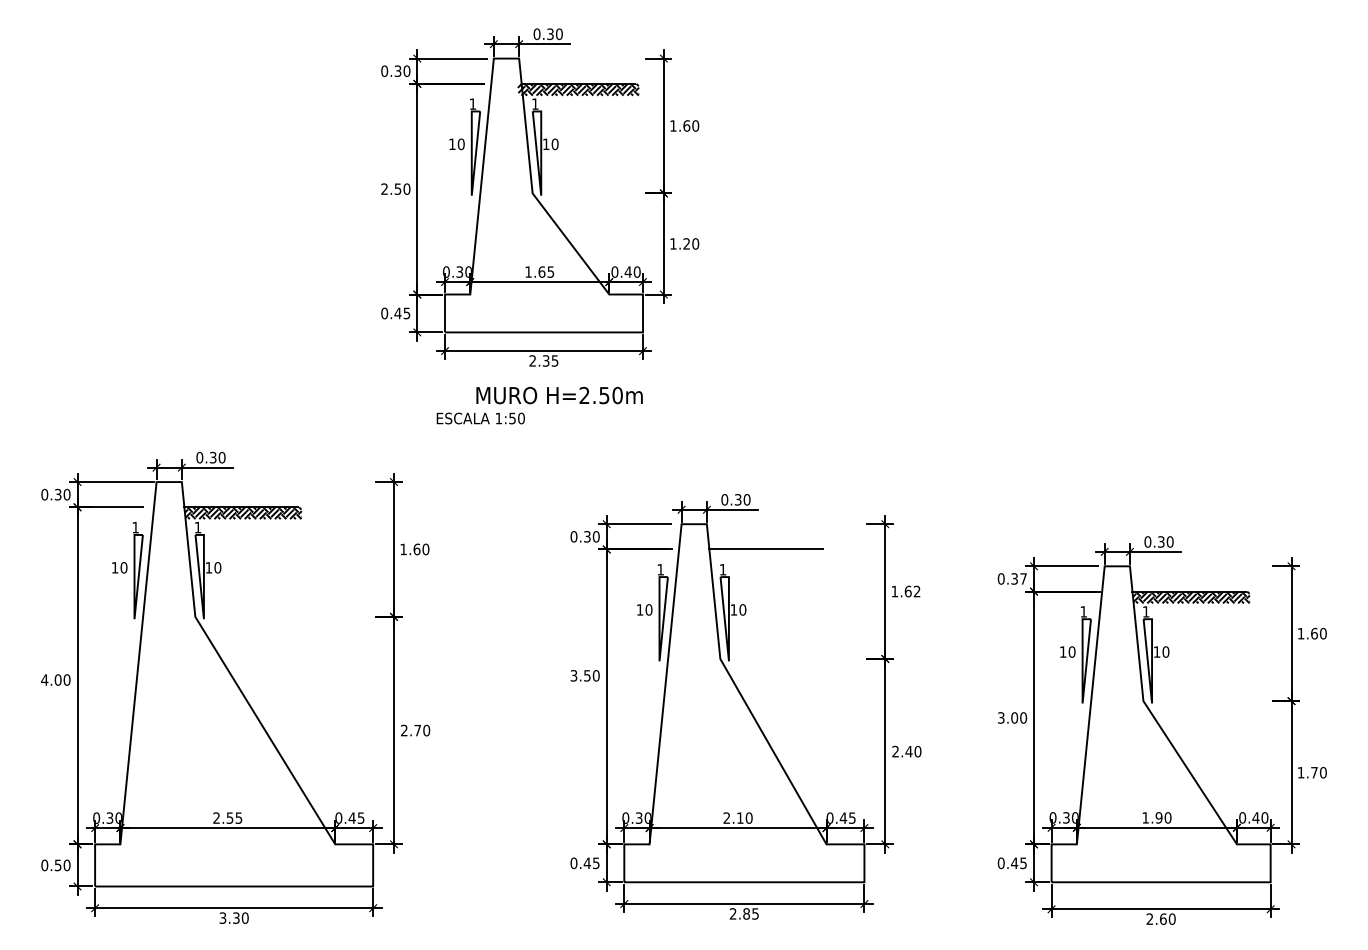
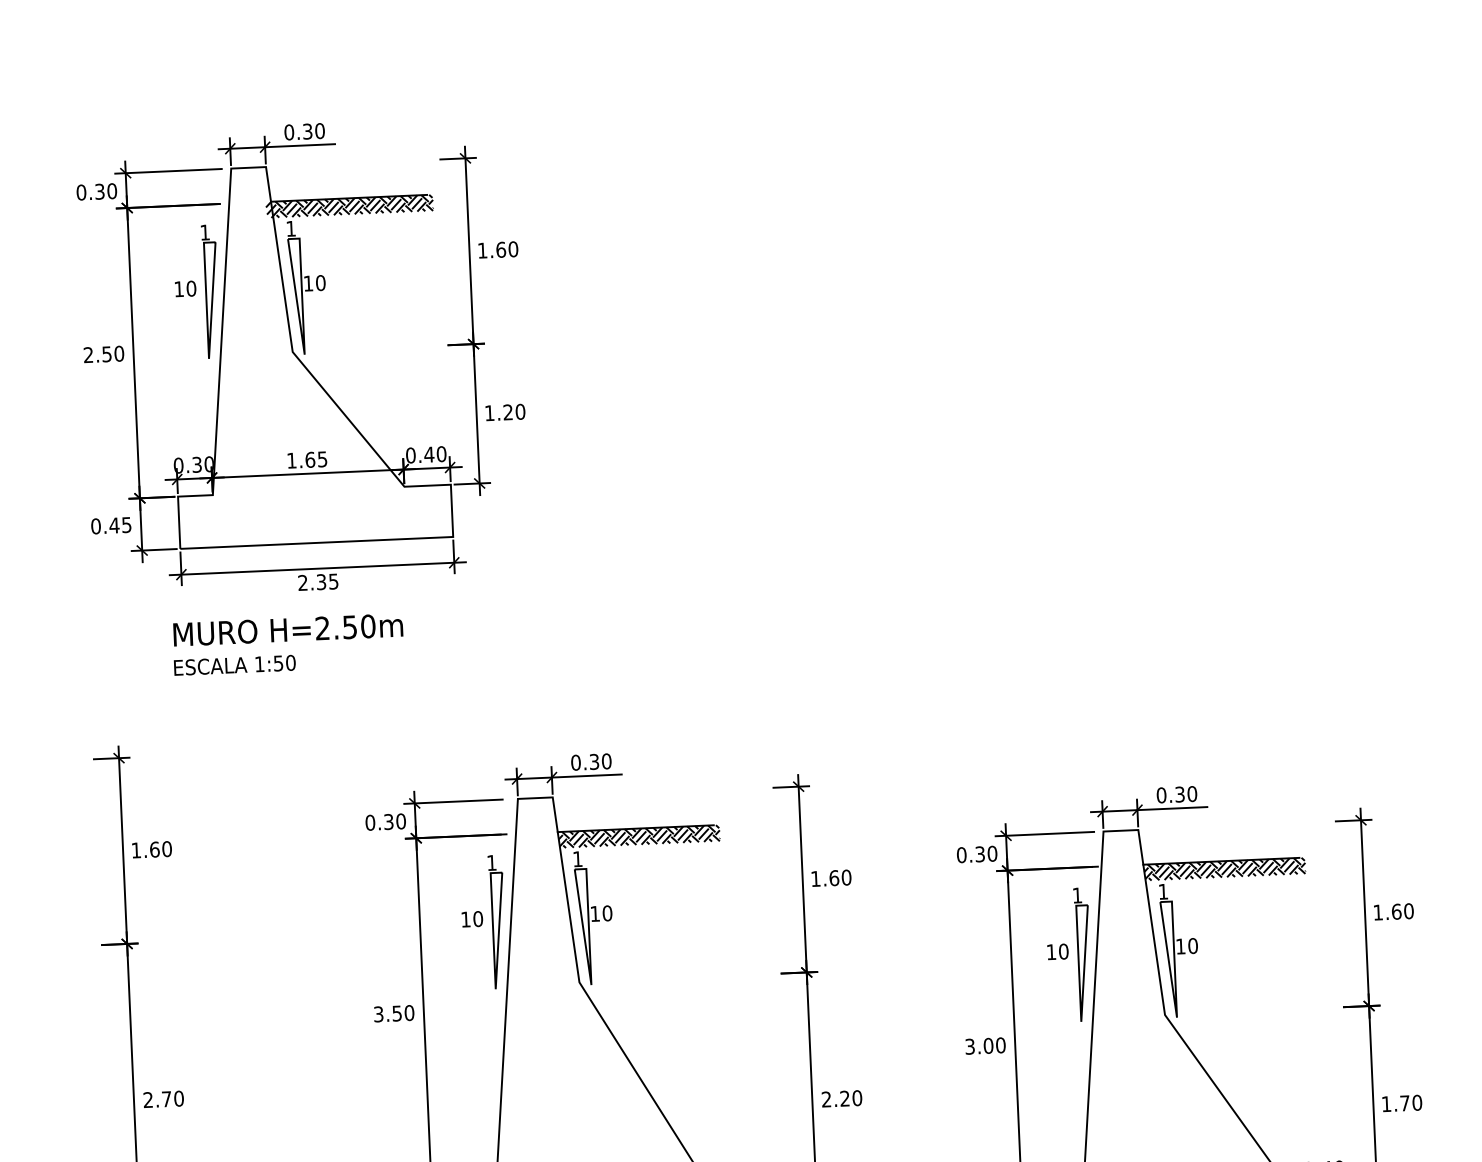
text: (559, 395) -> (288, 629), moved
hatch: (767, 555) -> (638, 836), added
text: (1023, 578) -> (992, 853), 0.37 -> 0.30
text: (916, 591) -> (845, 877), 1.62 -> 1.60
text: (908, 751) -> (844, 1098), 2.40 -> 2.20

